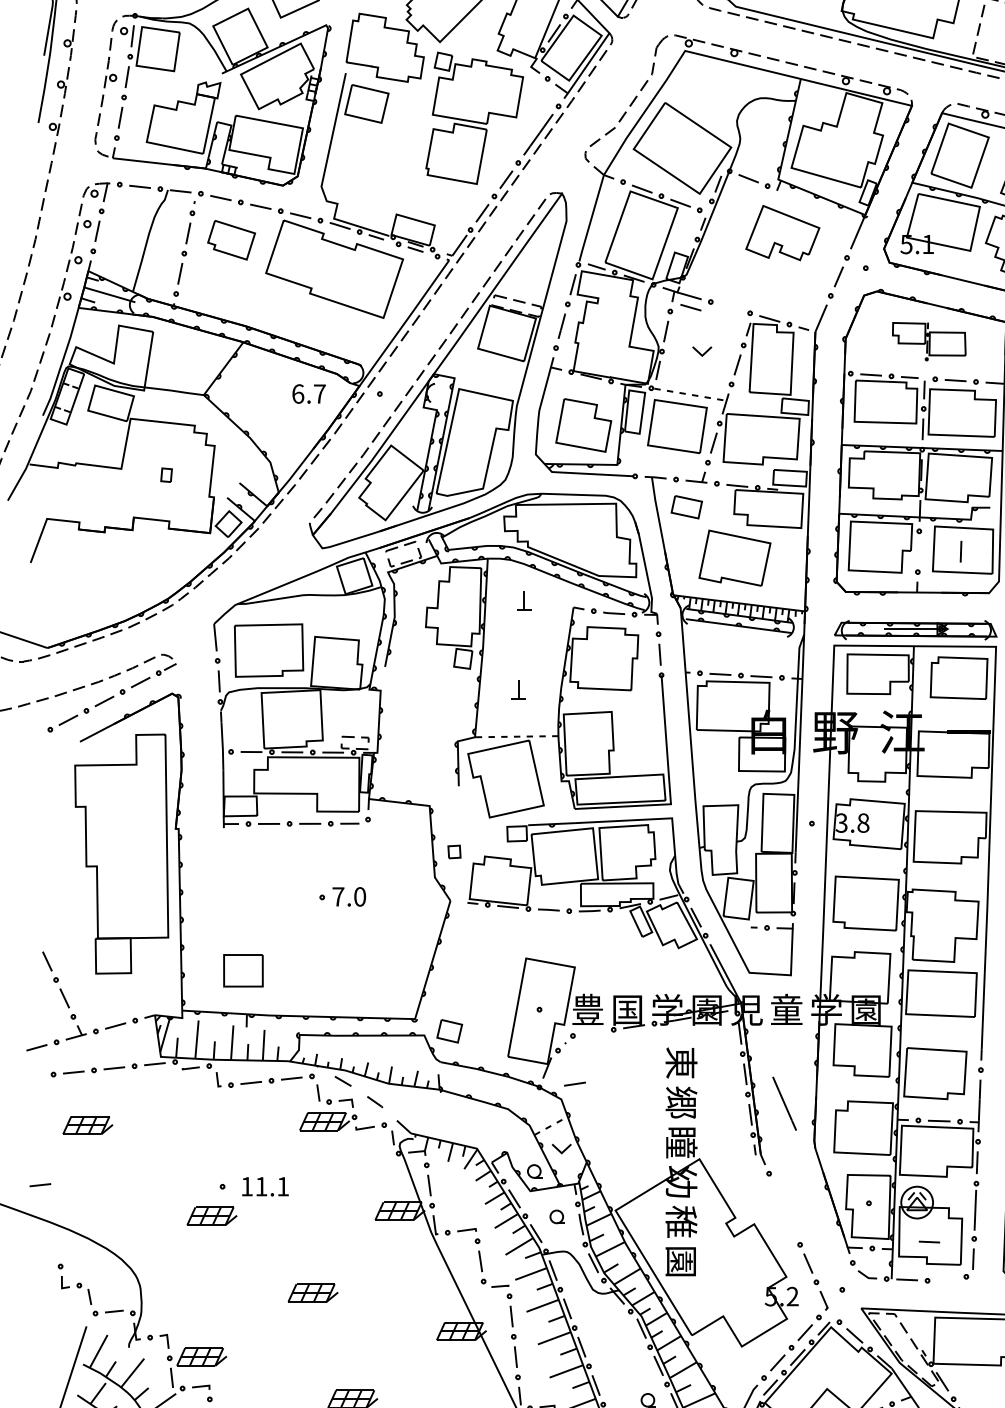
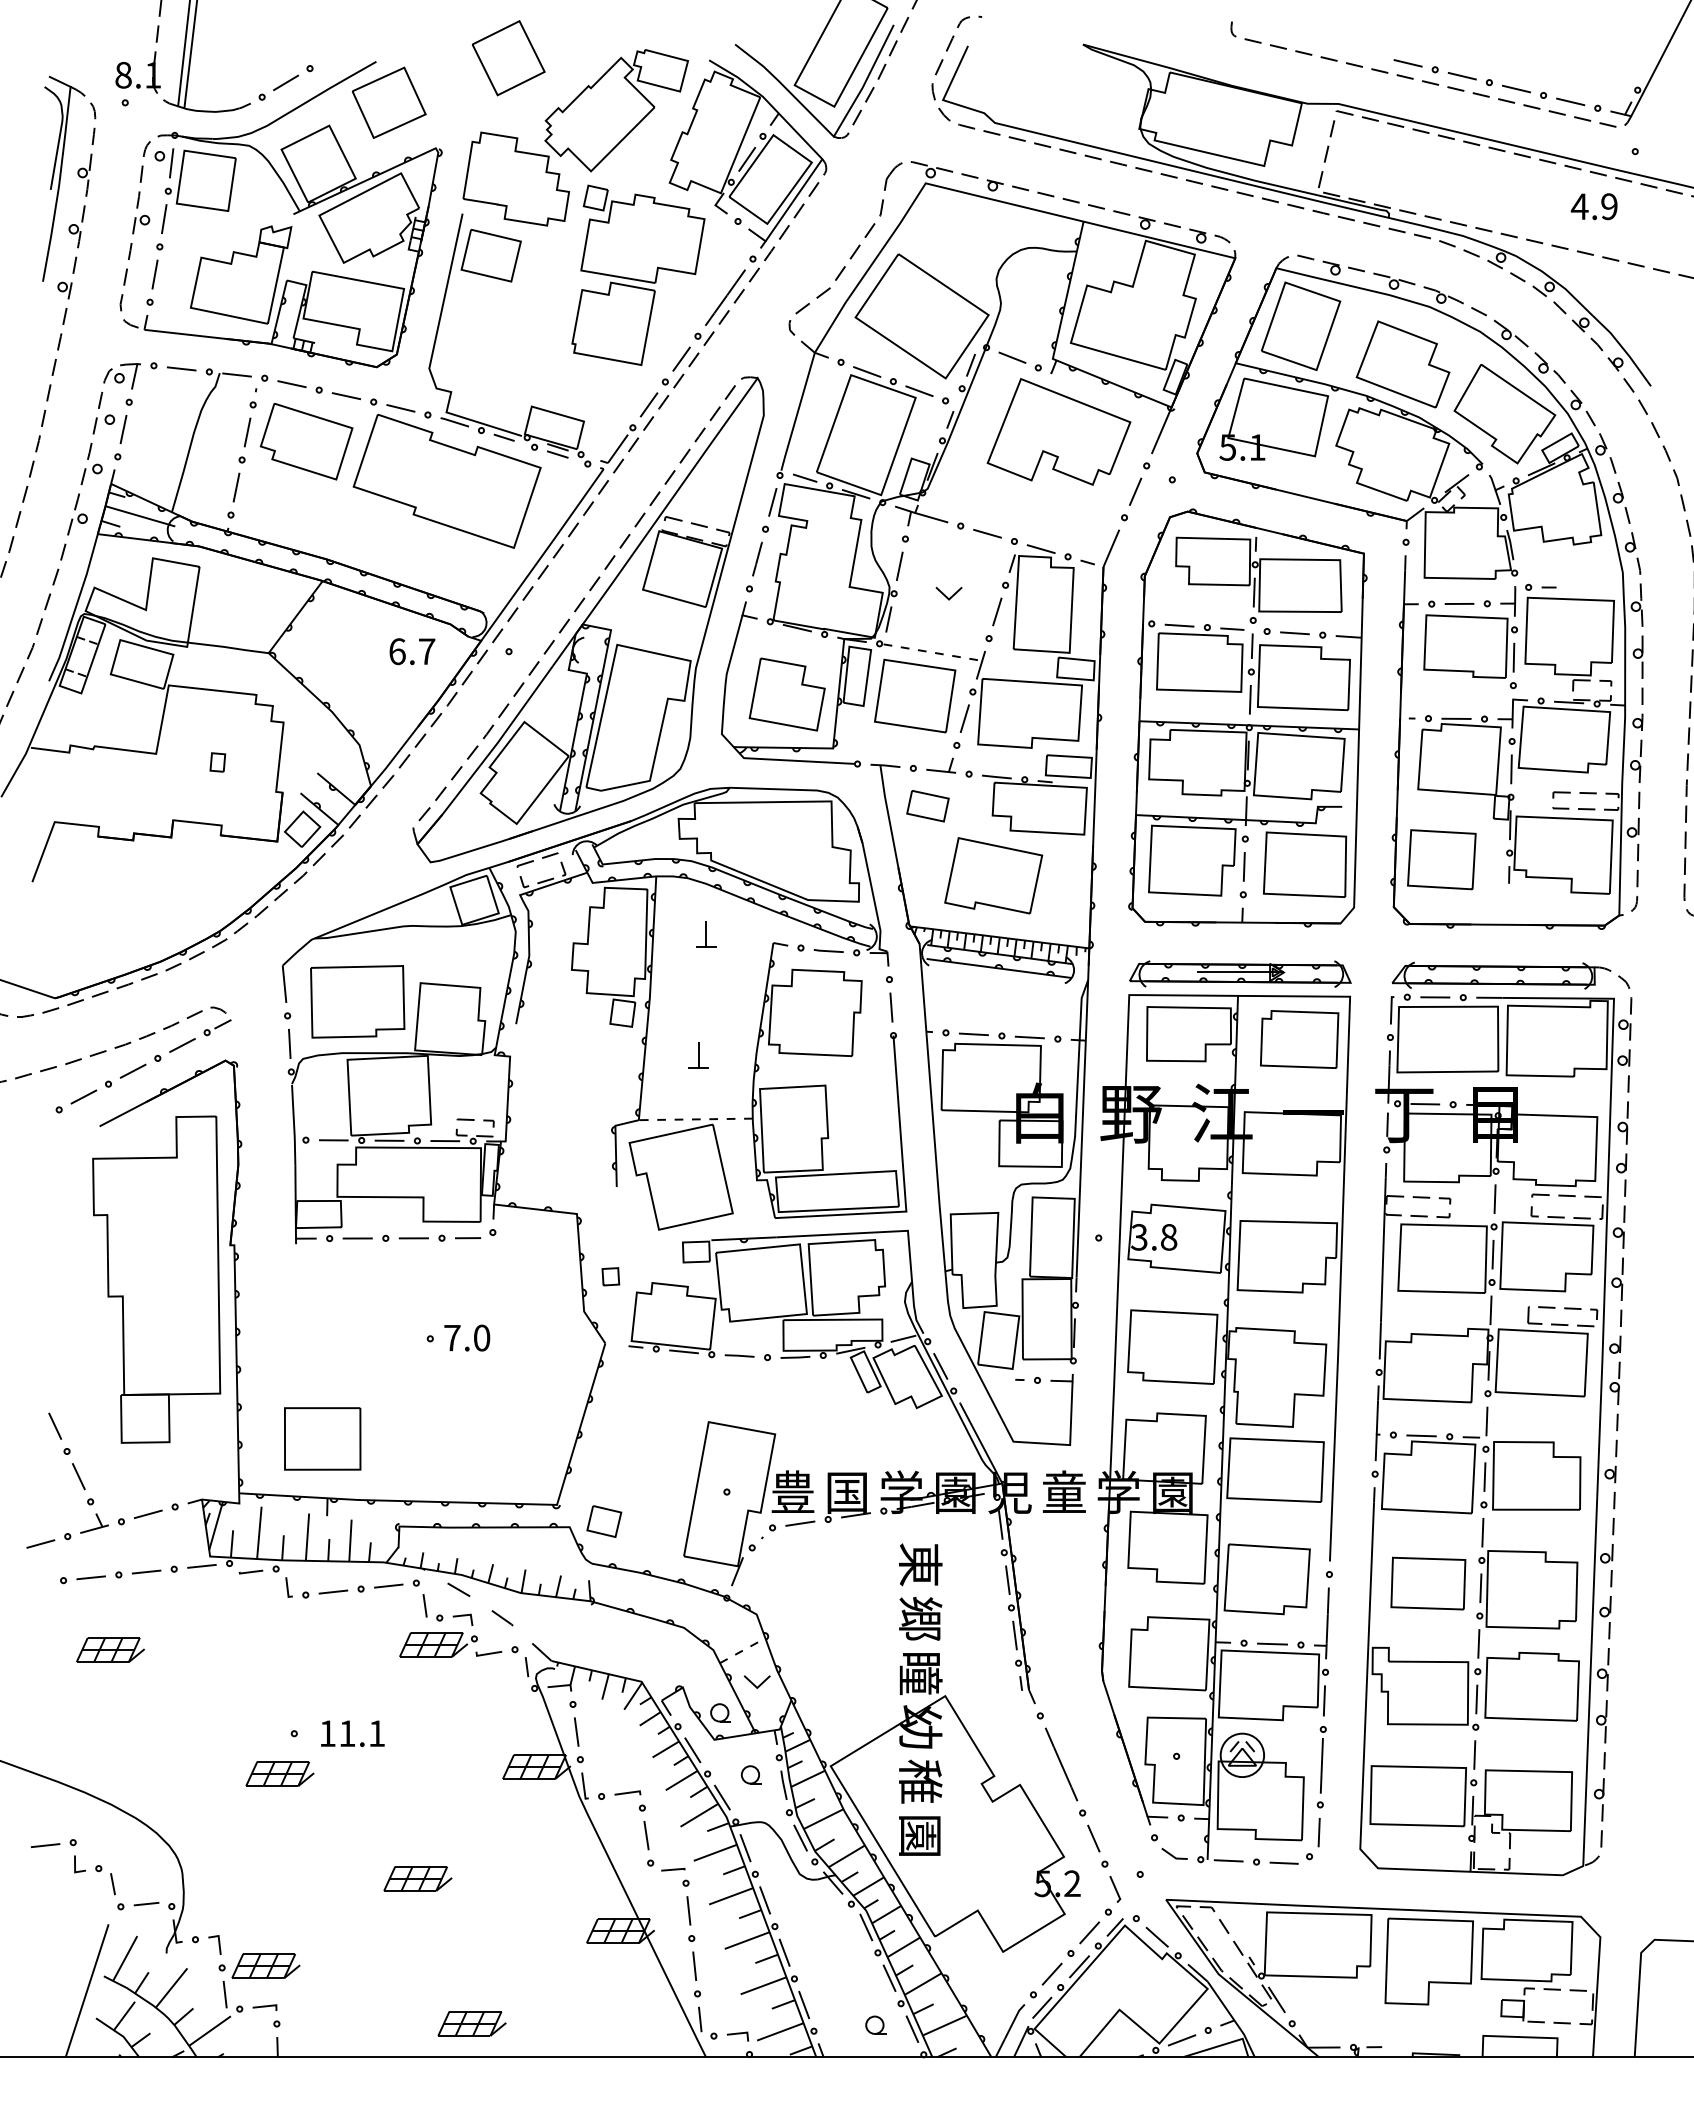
part: (782, 232) -> (1058, 431), size x1.43
part: (231, 240) -> (306, 441), size x1.43
line: (690, 307) -> (987, 533), moved
part: (928, 341) -> (1258, 579), size x1.67
line: (961, 551) -> (1244, 866), moved
part: (243, 970) -> (322, 1438), size x1.43
line: (575, 1084) -> (800, 1523), moved
line: (784, 1103) -> (1061, 1764), moved
line: (40, 1185) -> (45, 1845), moved
line: (928, 1241) -> (1283, 1862), moved

